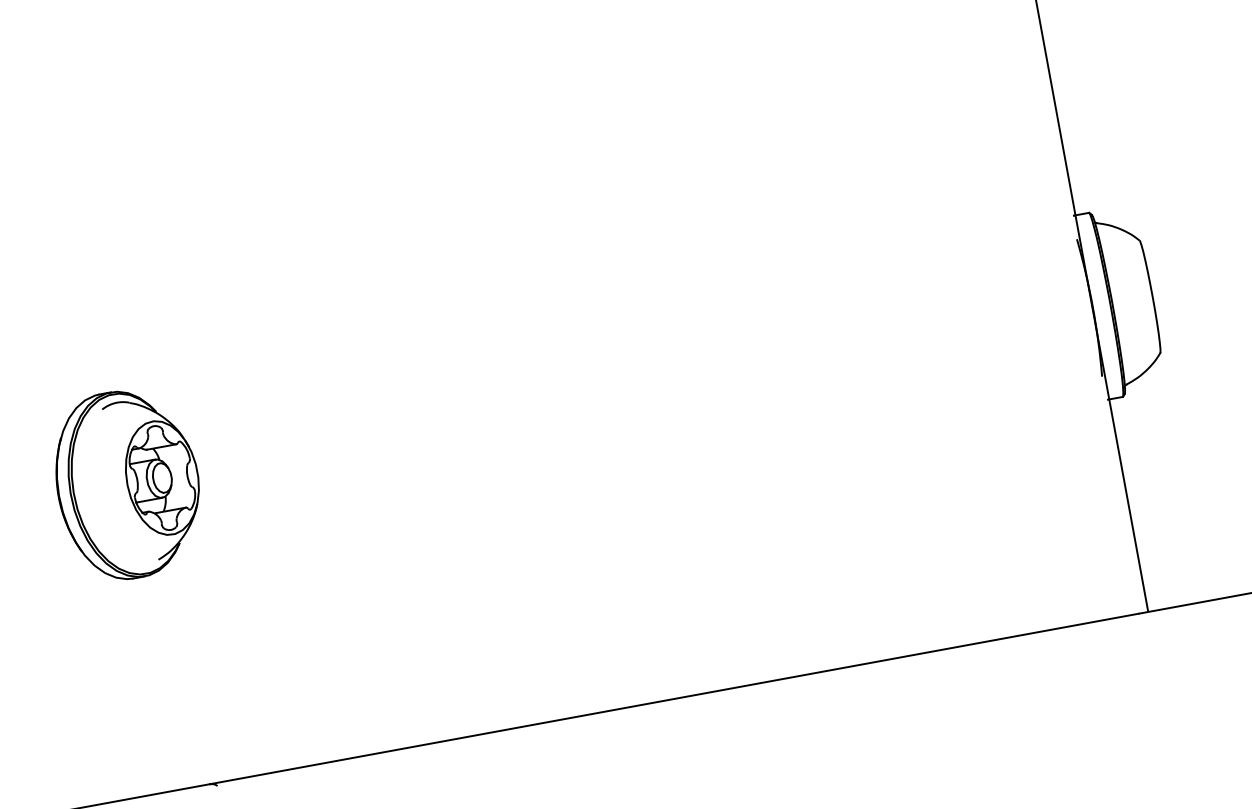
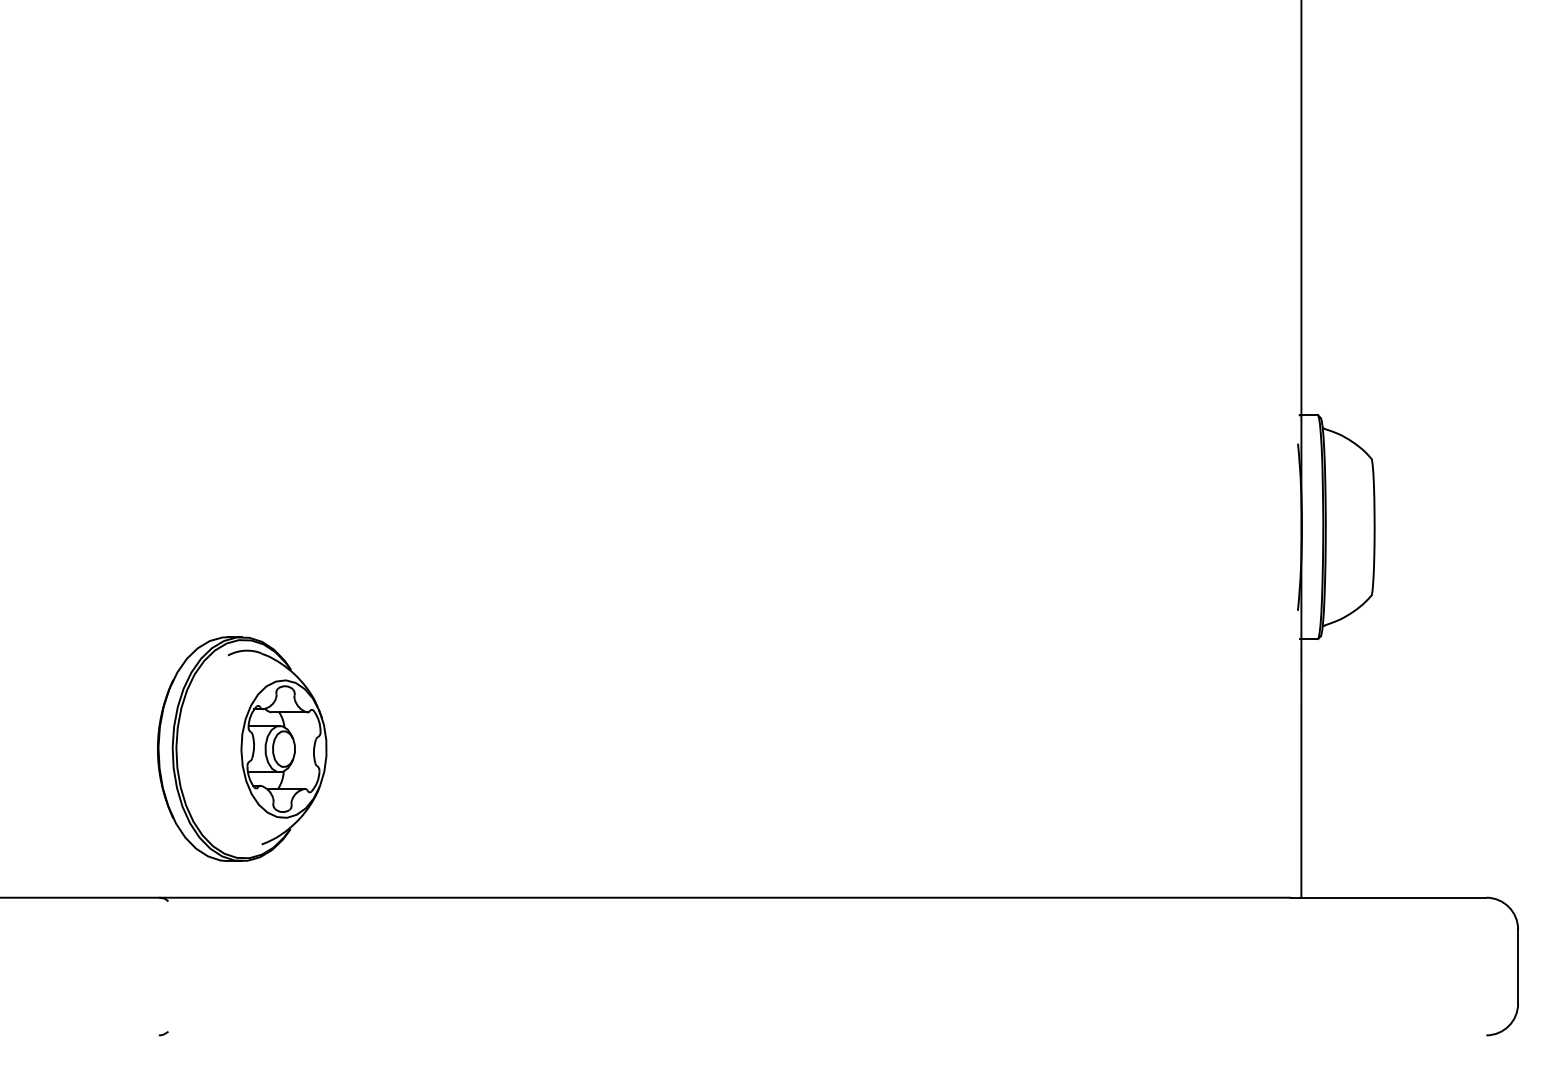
part: (128, 483) -> (242, 748), moved

